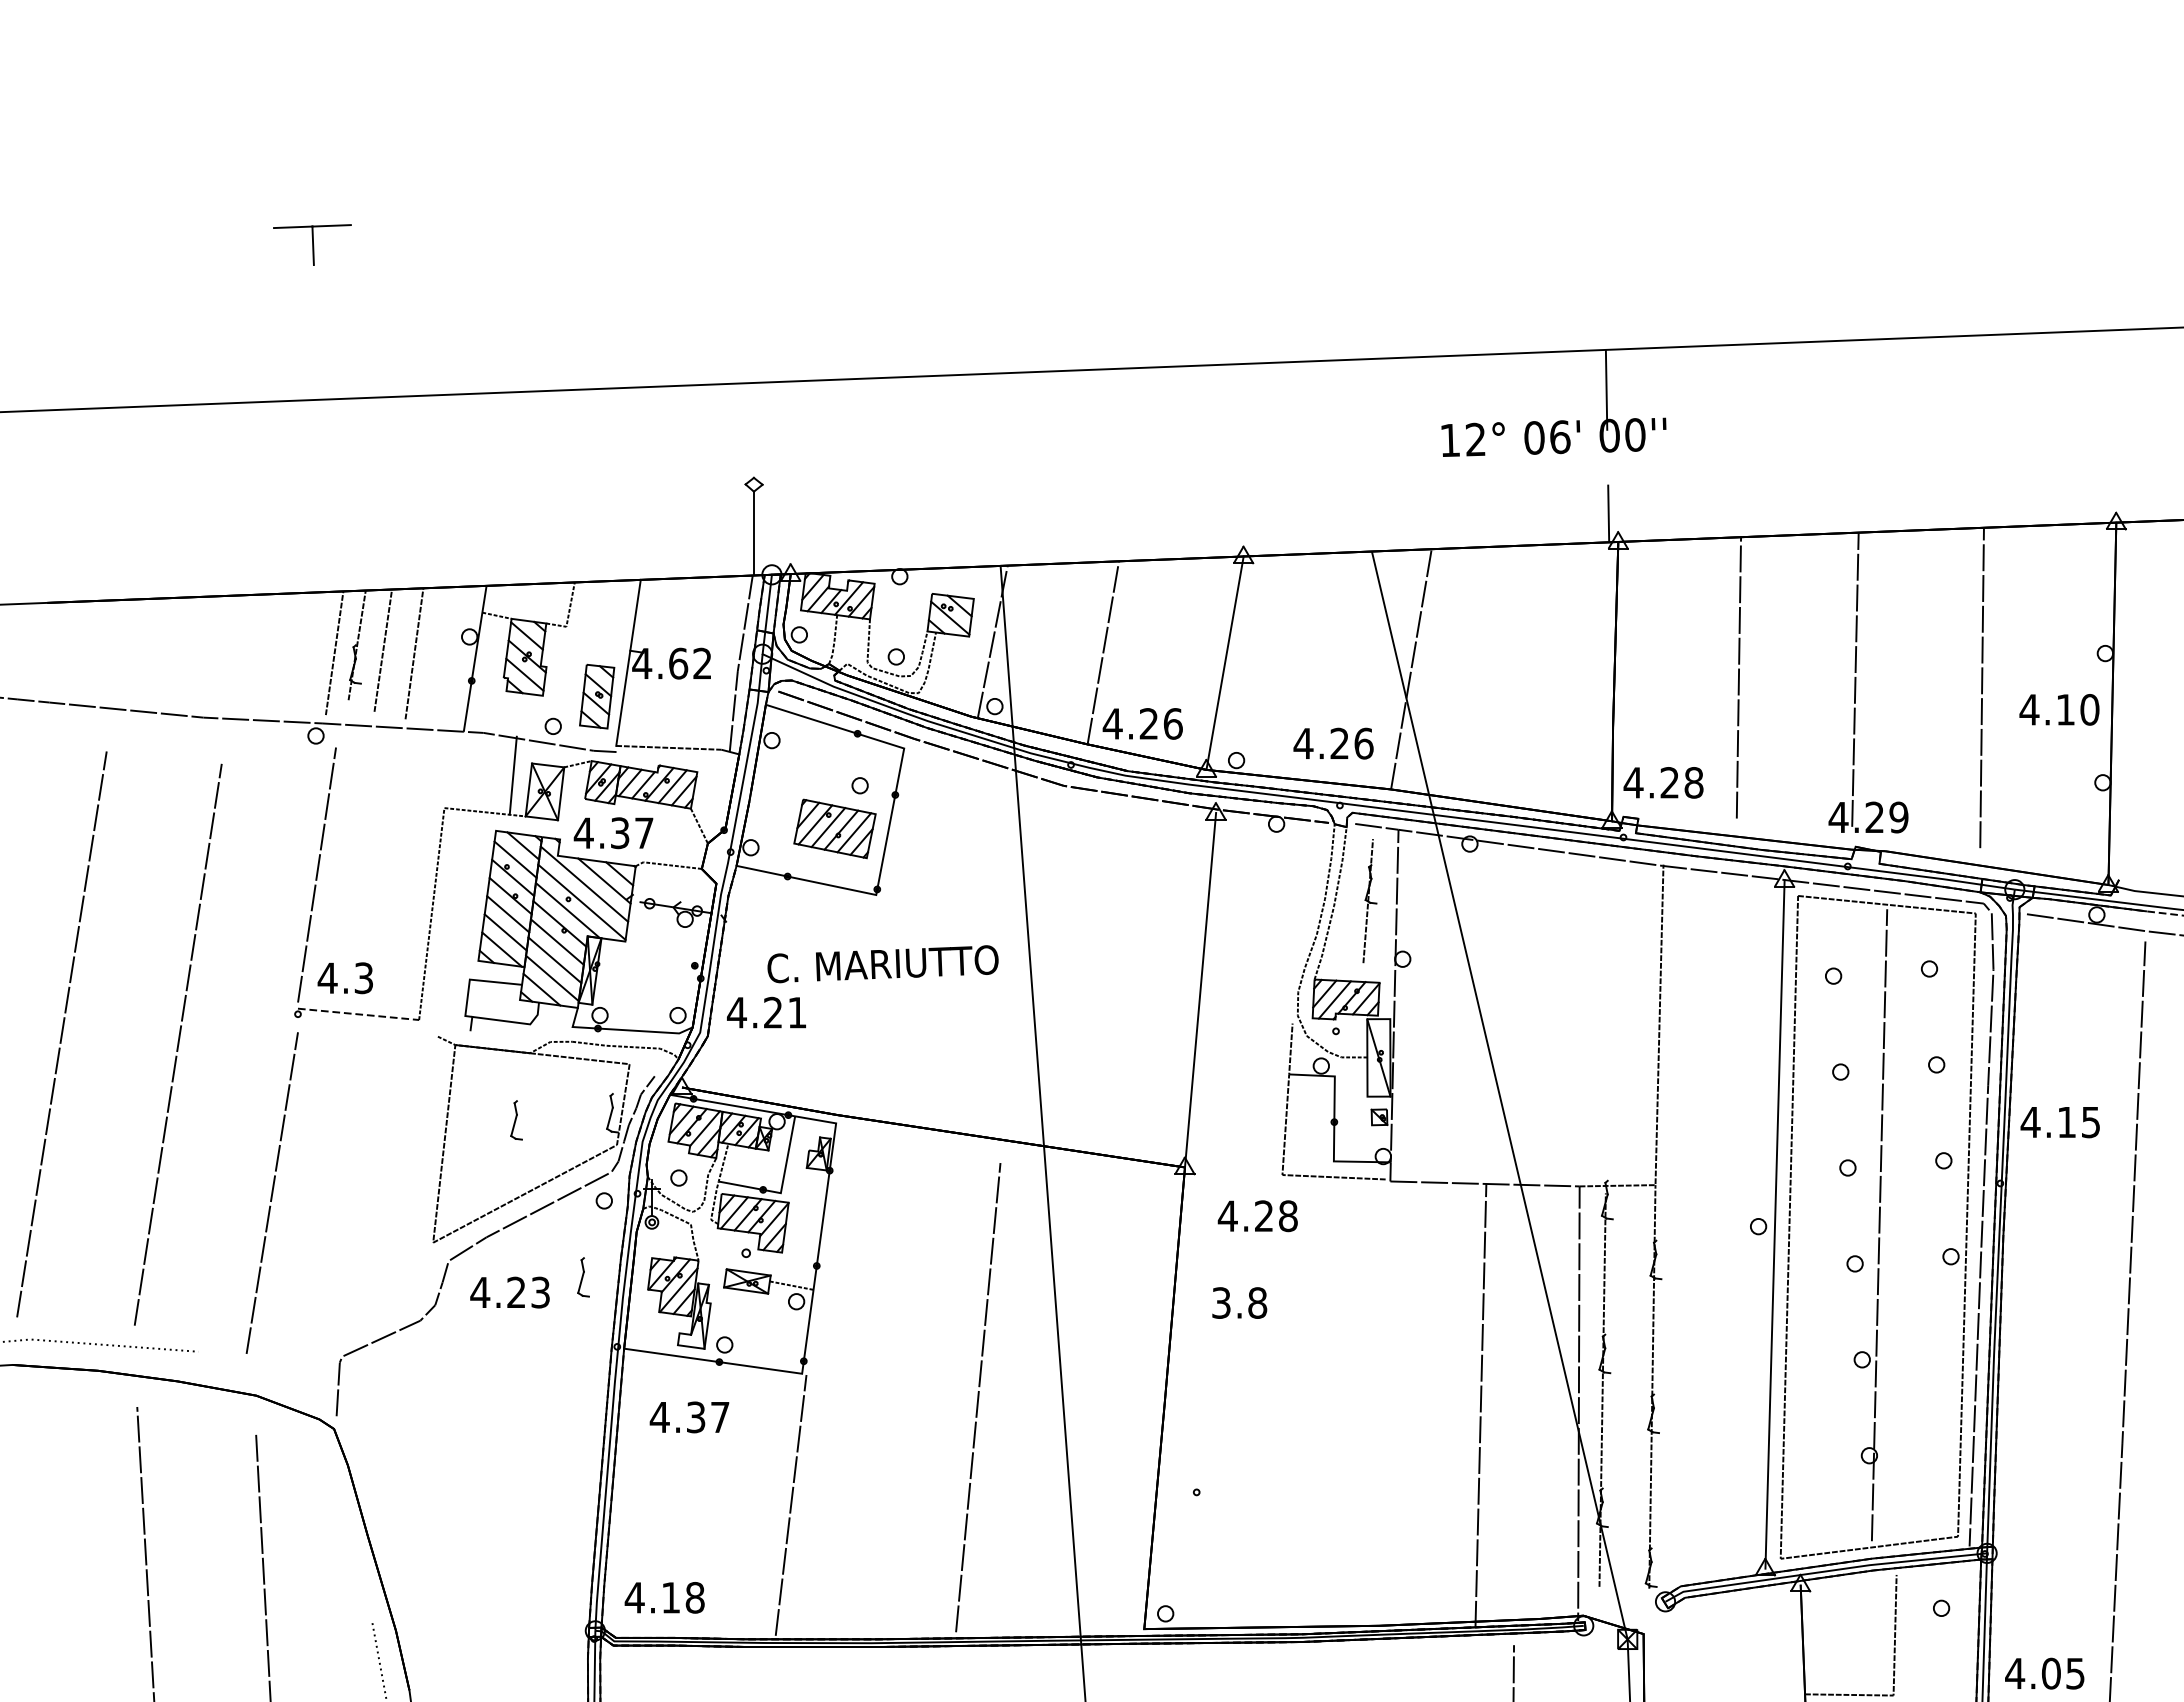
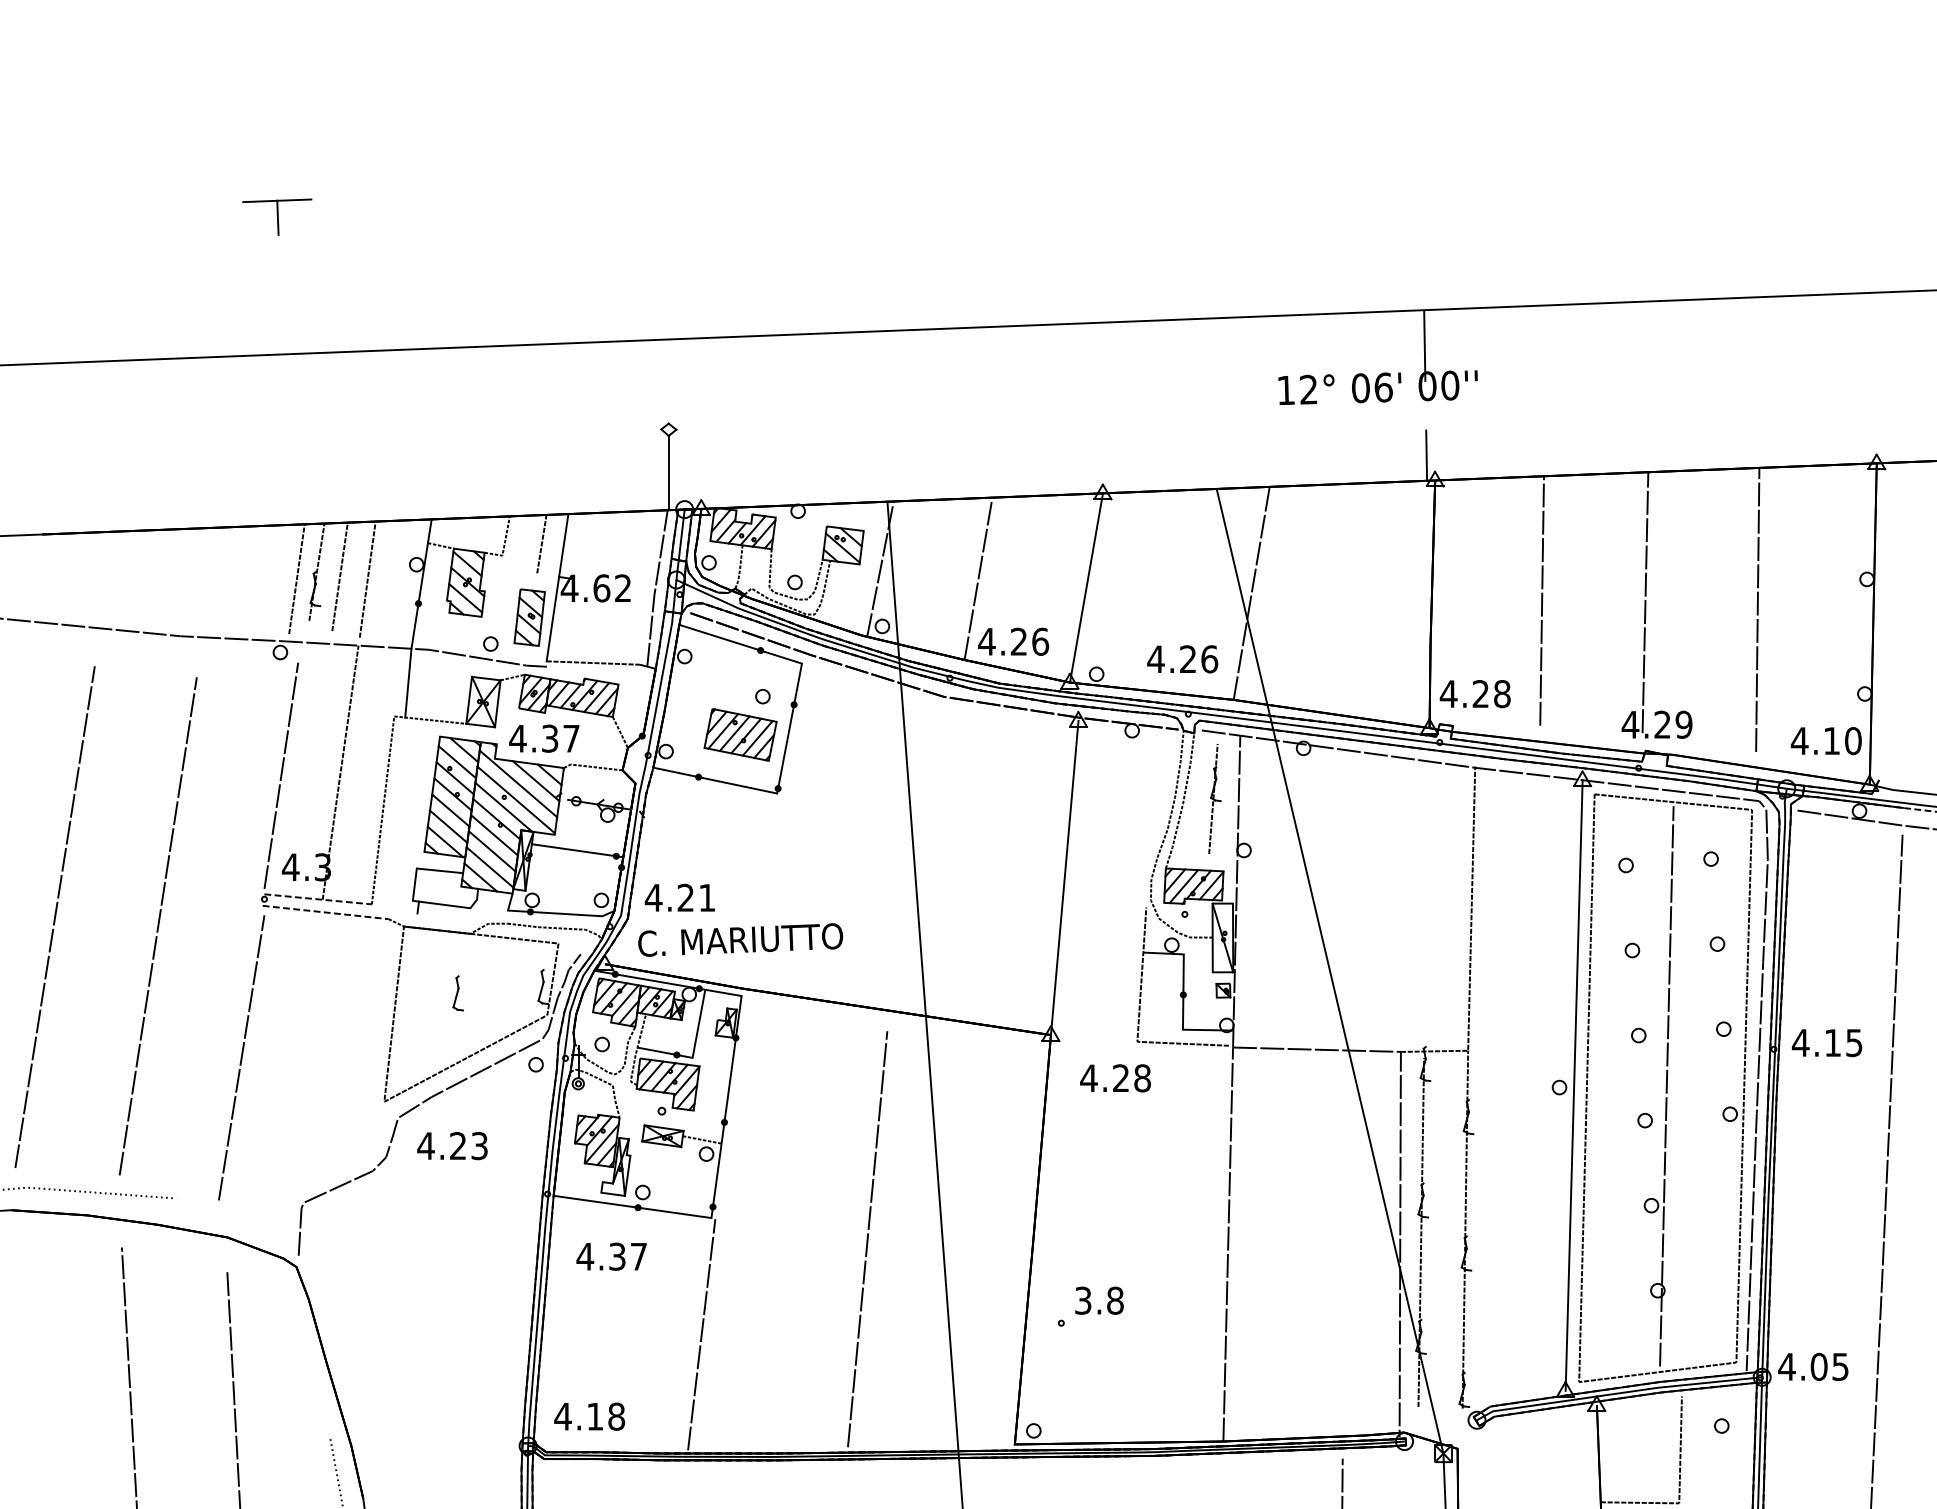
line: (610, 613) -> (541, 543), added
text: (2059, 709) -> (1826, 740), moved
line: (512, 775) -> (407, 683), moved
line: (383, 871) -> (340, 772), added
line: (650, 959) -> (577, 850), added
text: (882, 964) -> (740, 940), moved
line: (366, 1028) -> (325, 911), added
text: (2059, 1122) -> (1826, 1043), moved
part: (583, 1277) -> (517, 1132), removed
text: (1239, 1302) -> (1099, 1300), moved
line: (1480, 1405) -> (1227, 1244), moved
text: (2044, 1673) -> (1813, 1366), moved

